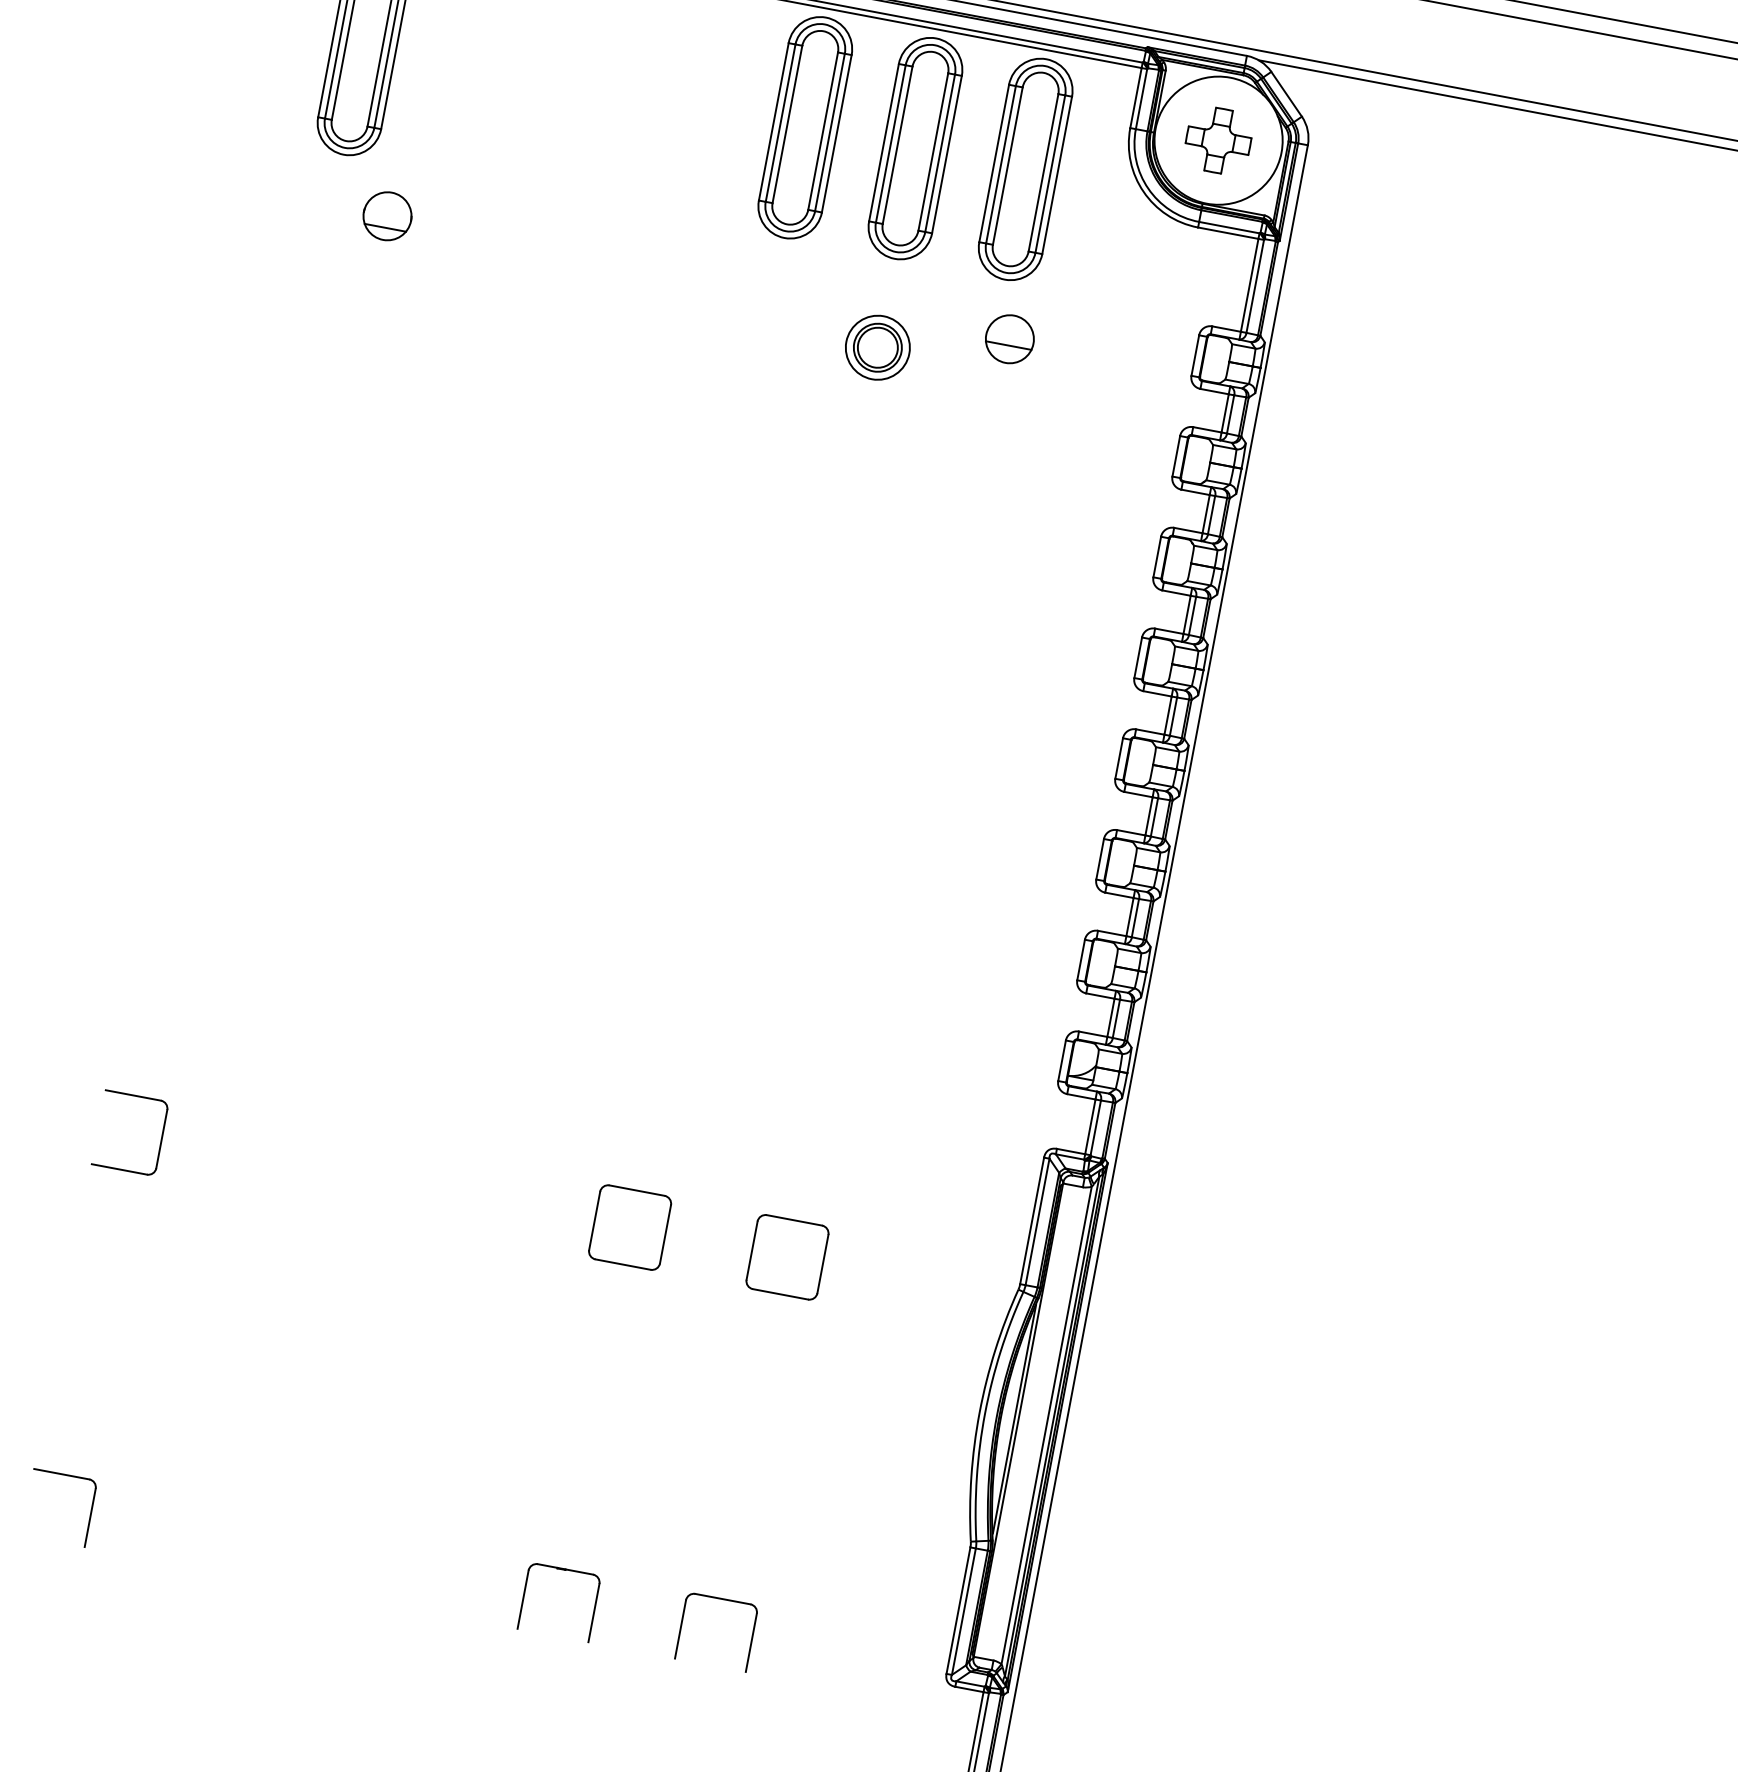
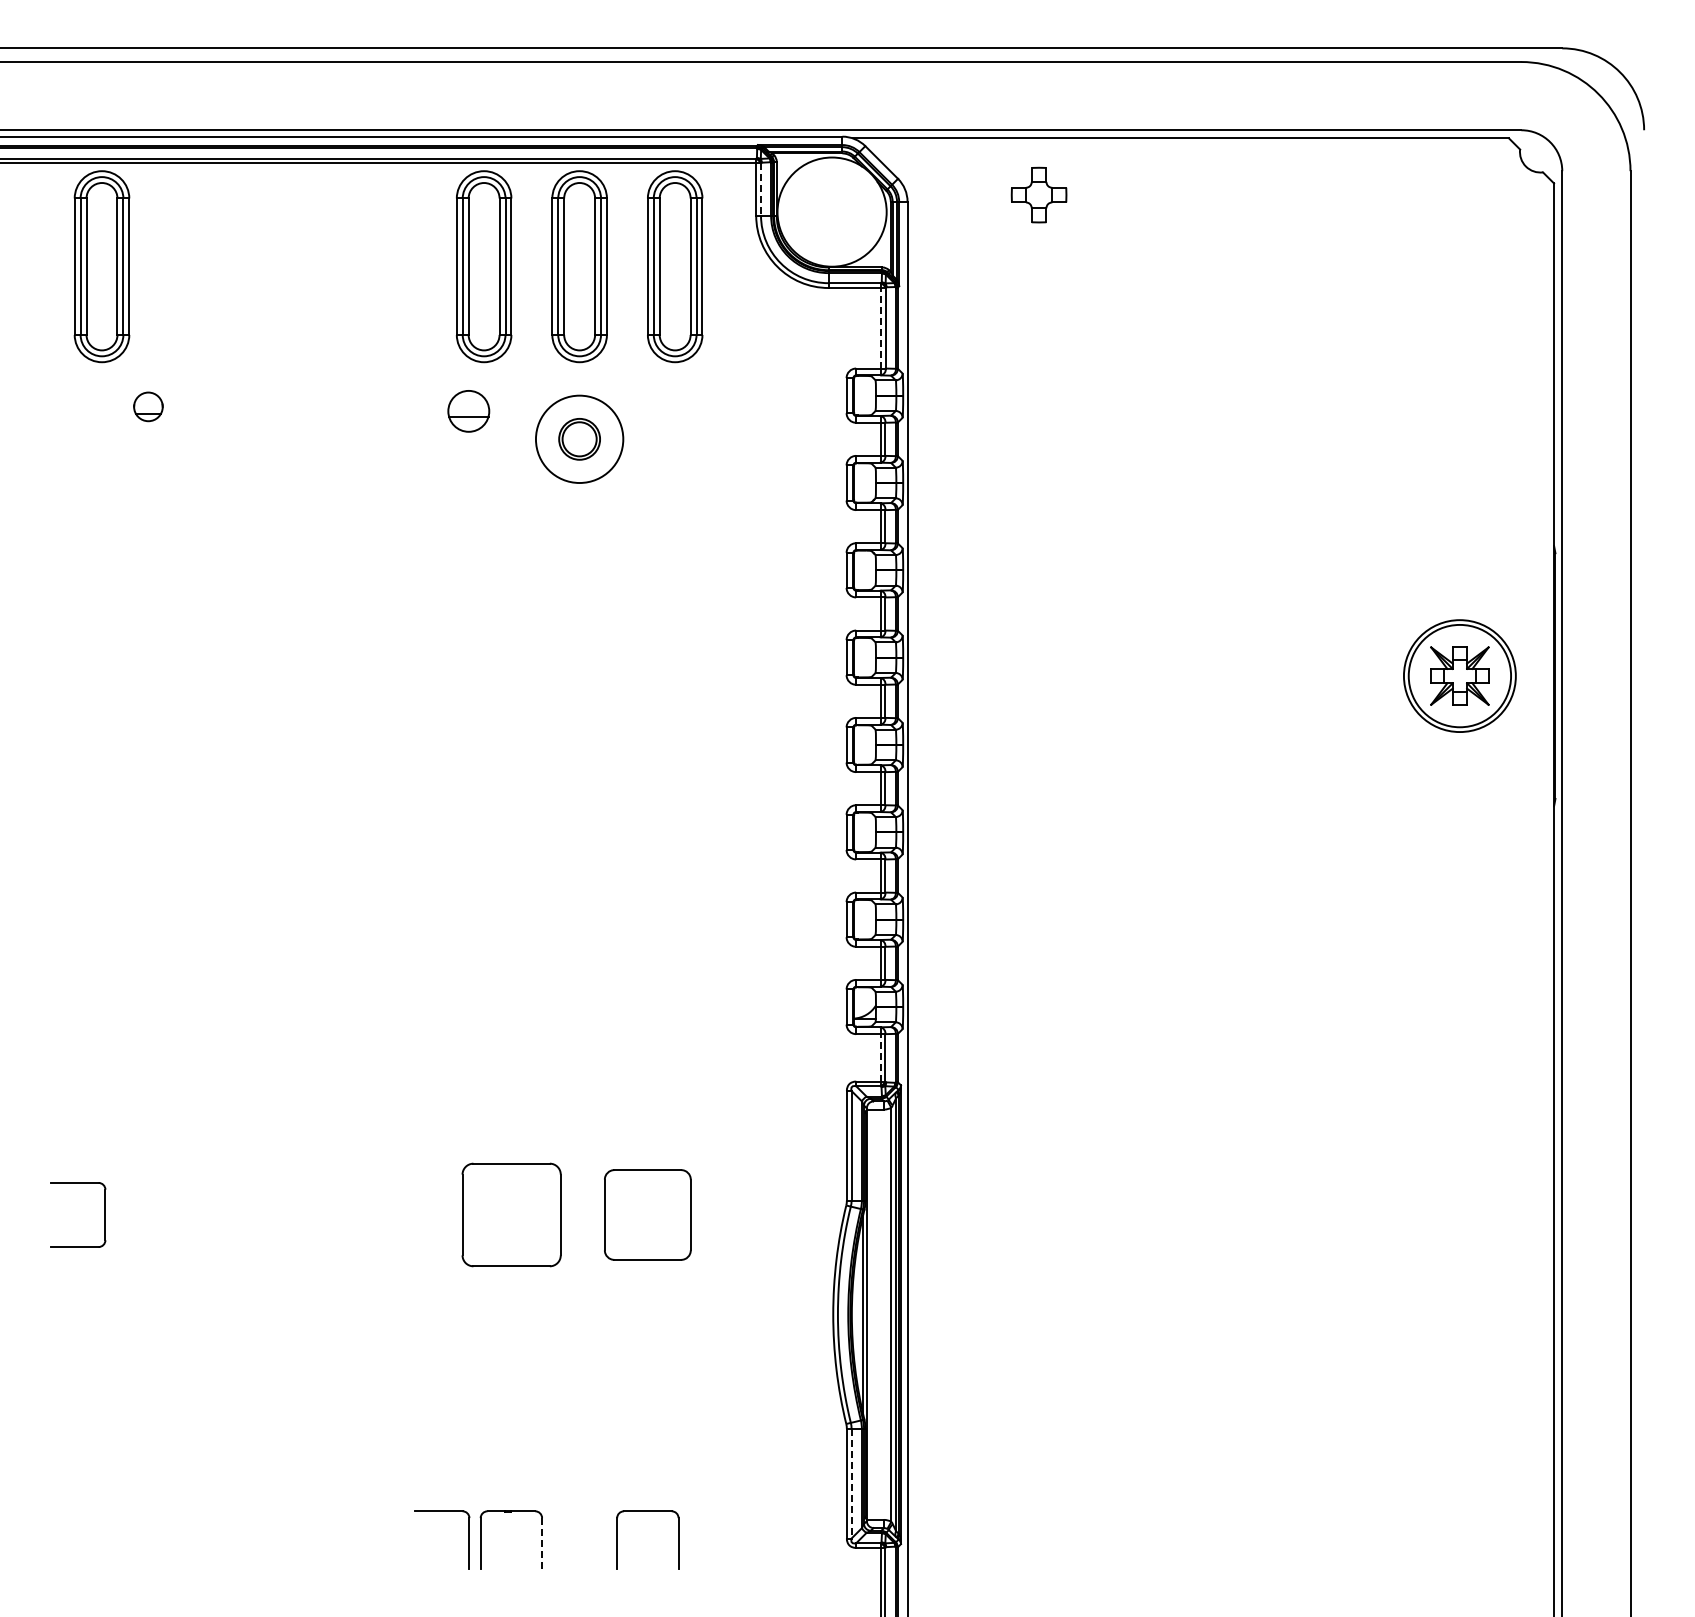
line: (1141, 100) -> (761, 190), solid -> dashed
part: (1218, 139) -> (1038, 194), moved
part: (387, 215) -> (148, 406), size x0.7
line: (1250, 284) -> (881, 327), solid -> dashed
part: (1009, 339) -> (468, 411), moved
circle: (877, 347) -> (579, 439), size x1.6
line: (1090, 1126) -> (880, 1057), solid -> dashed
part: (629, 1226) -> (510, 1214), size x1.6
part: (787, 1256) -> (647, 1214), size x1.4
part: (90, 1513) -> (468, 1539), moved
line: (963, 1611) -> (851, 1483), solid -> dashed
line: (594, 1612) -> (542, 1542), solid -> dashed

